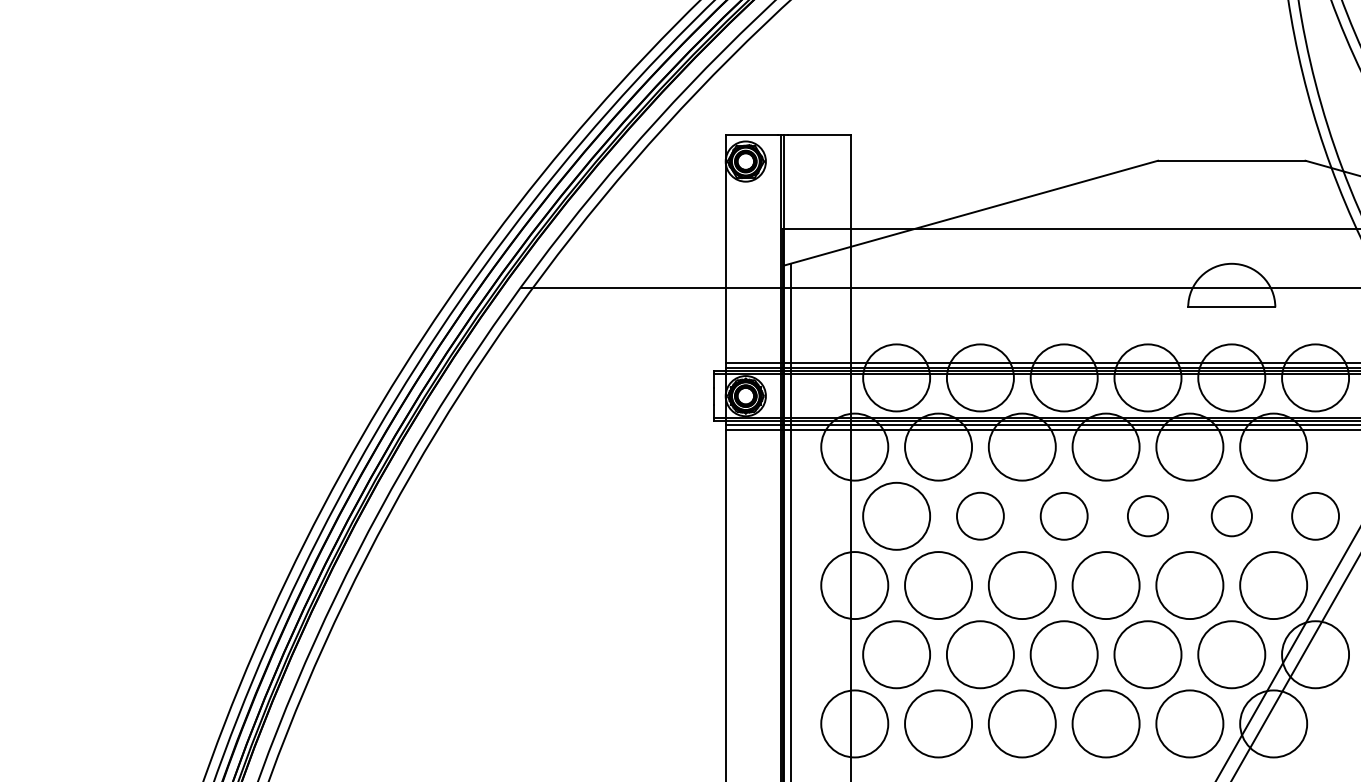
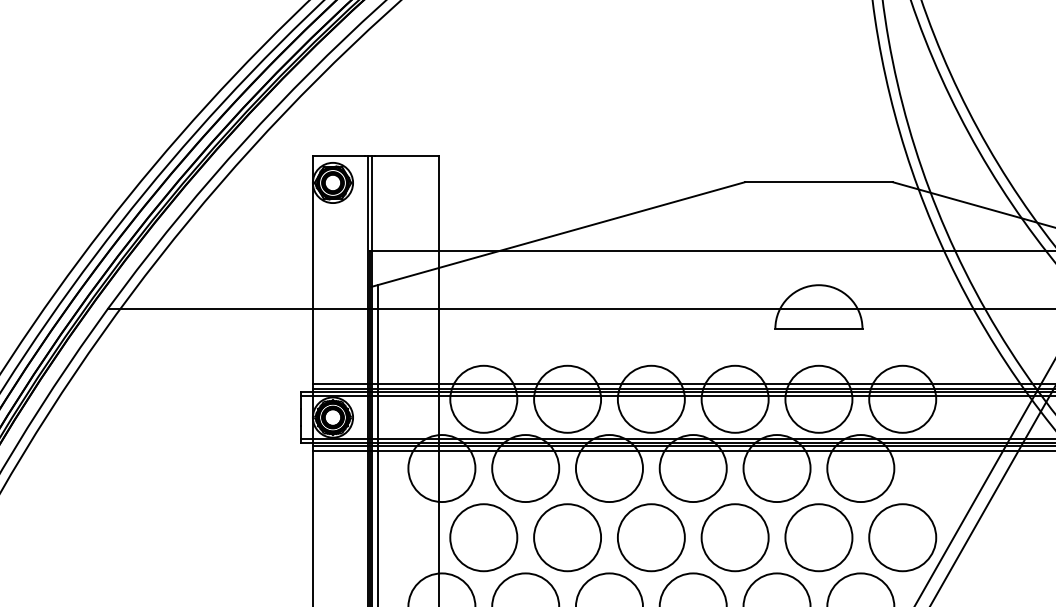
circle: (980, 515) -> (567, 536), size x1.43
circle: (1063, 515) -> (650, 536), size x1.43
circle: (1147, 515) -> (734, 536), size x1.67
circle: (1231, 515) -> (818, 536), size x1.67
circle: (1315, 515) -> (902, 536), size x1.43

